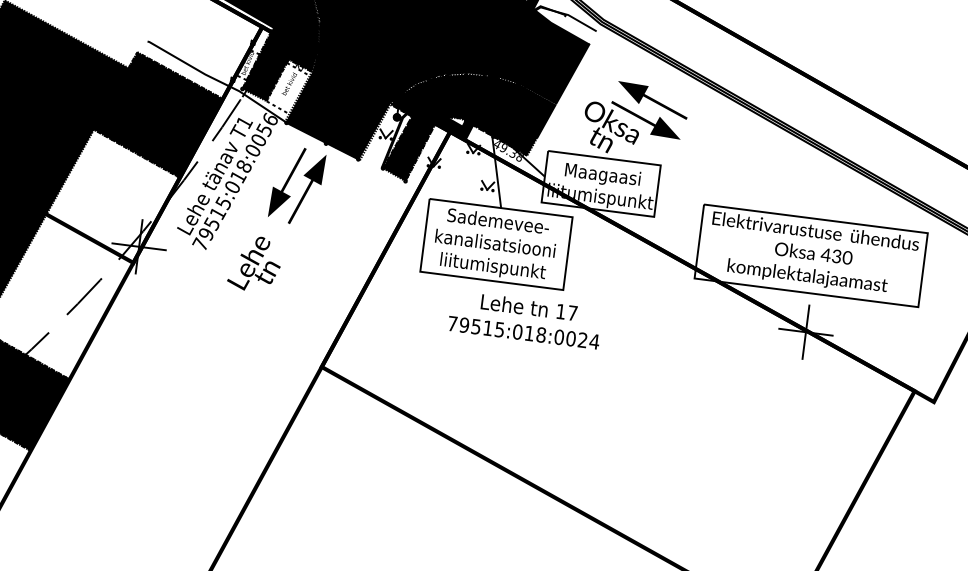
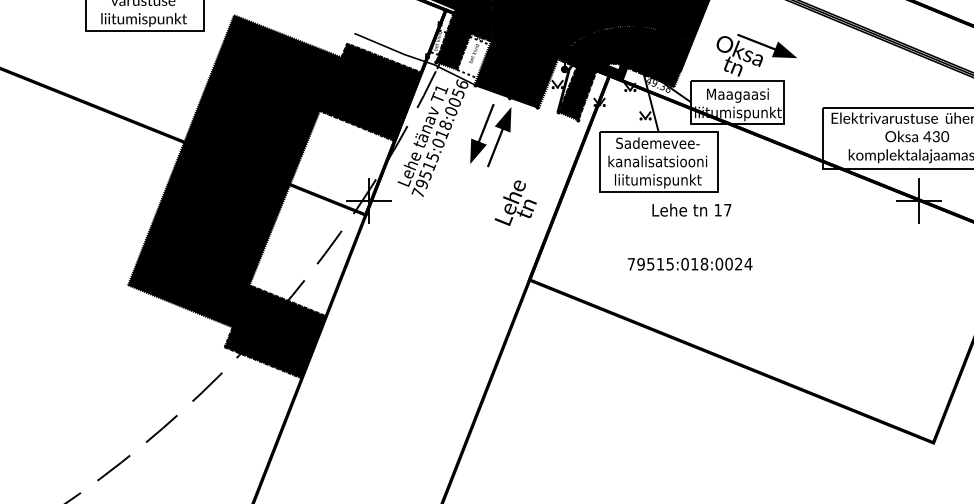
fill: (652, 99) -> (770, 28), removed
text: (254, 263) -> (515, 202), moved
text: (523, 331) -> (689, 263), moved

